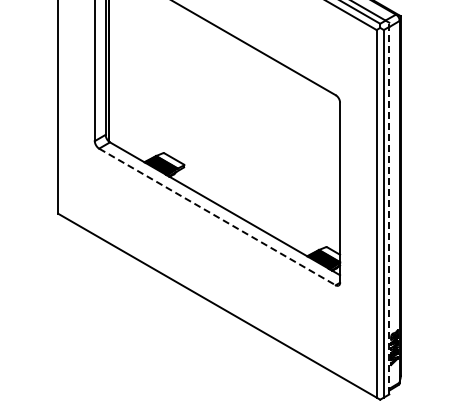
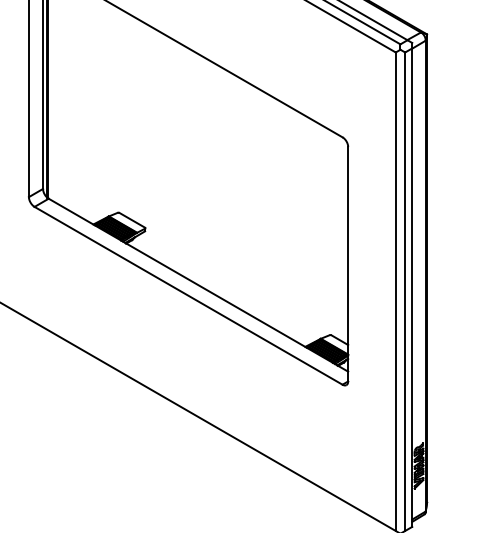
line: (389, 208) -> (412, 284), dashed -> solid
line: (217, 216) -> (188, 295), dashed -> solid

